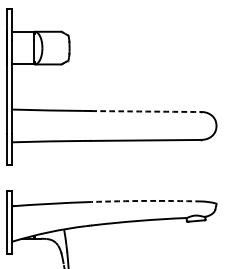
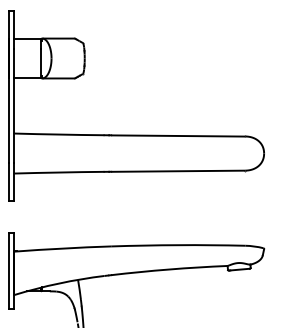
arc: (146, 111) -> (178, 135), dashed -> solid
arc: (146, 201) -> (178, 245), dashed -> solid

